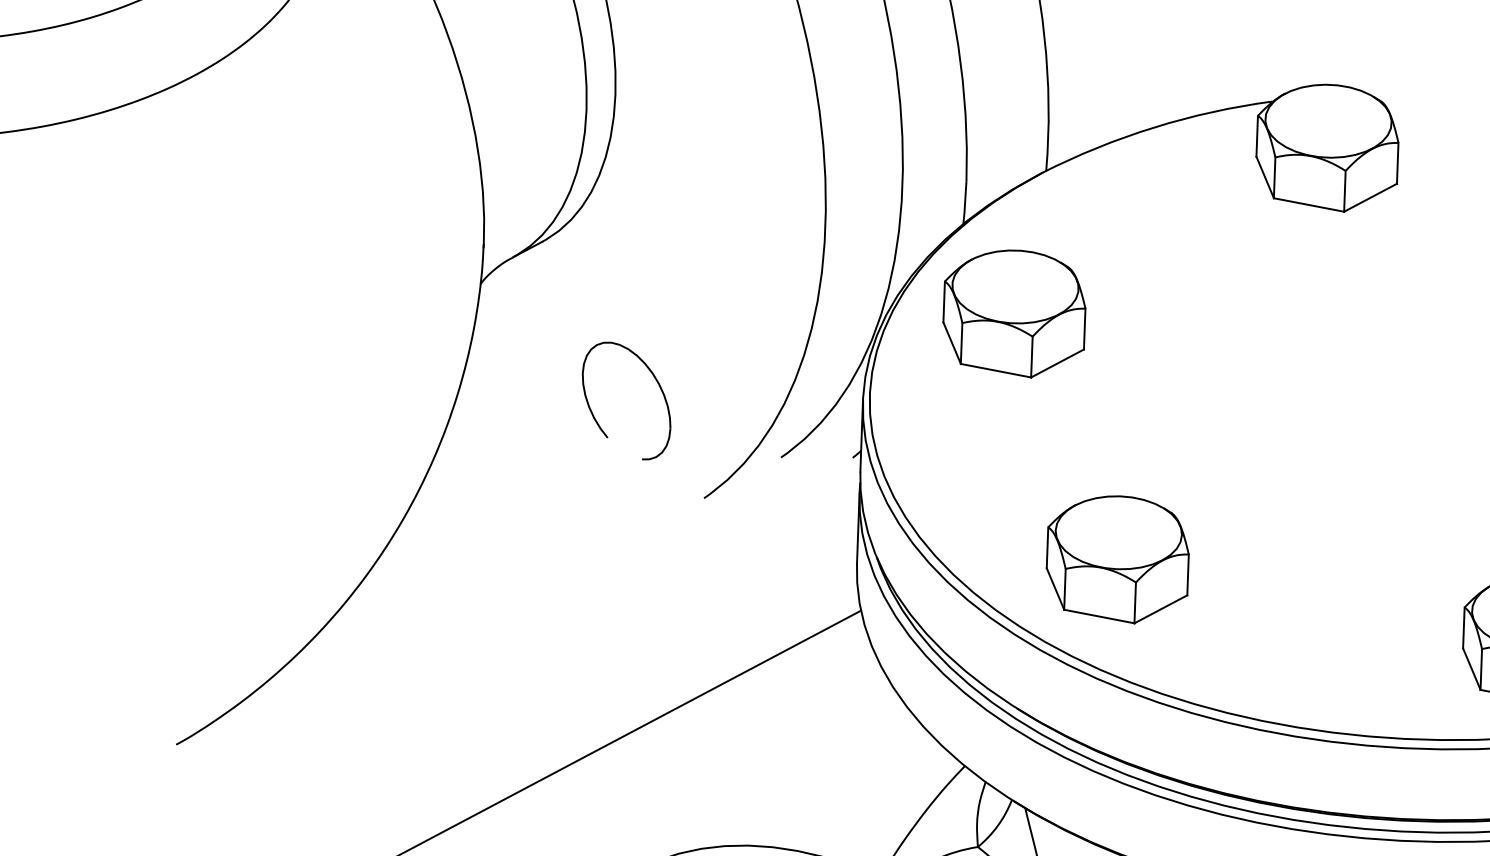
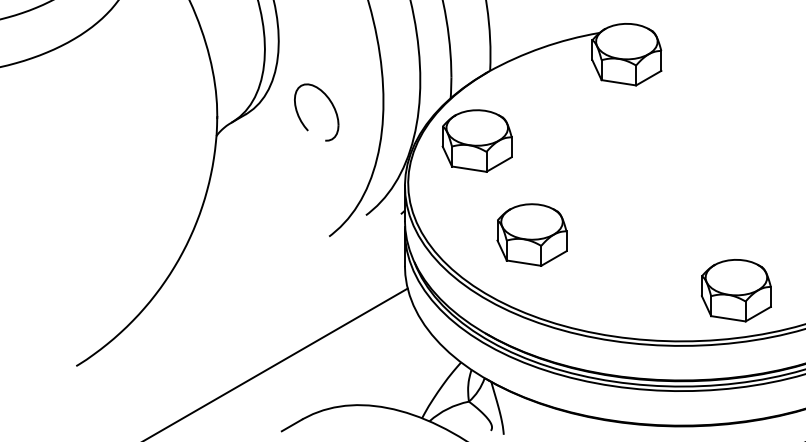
part: (594, 414) -> (301, 119), moved
part: (1116, 558) -> (531, 234), moved

